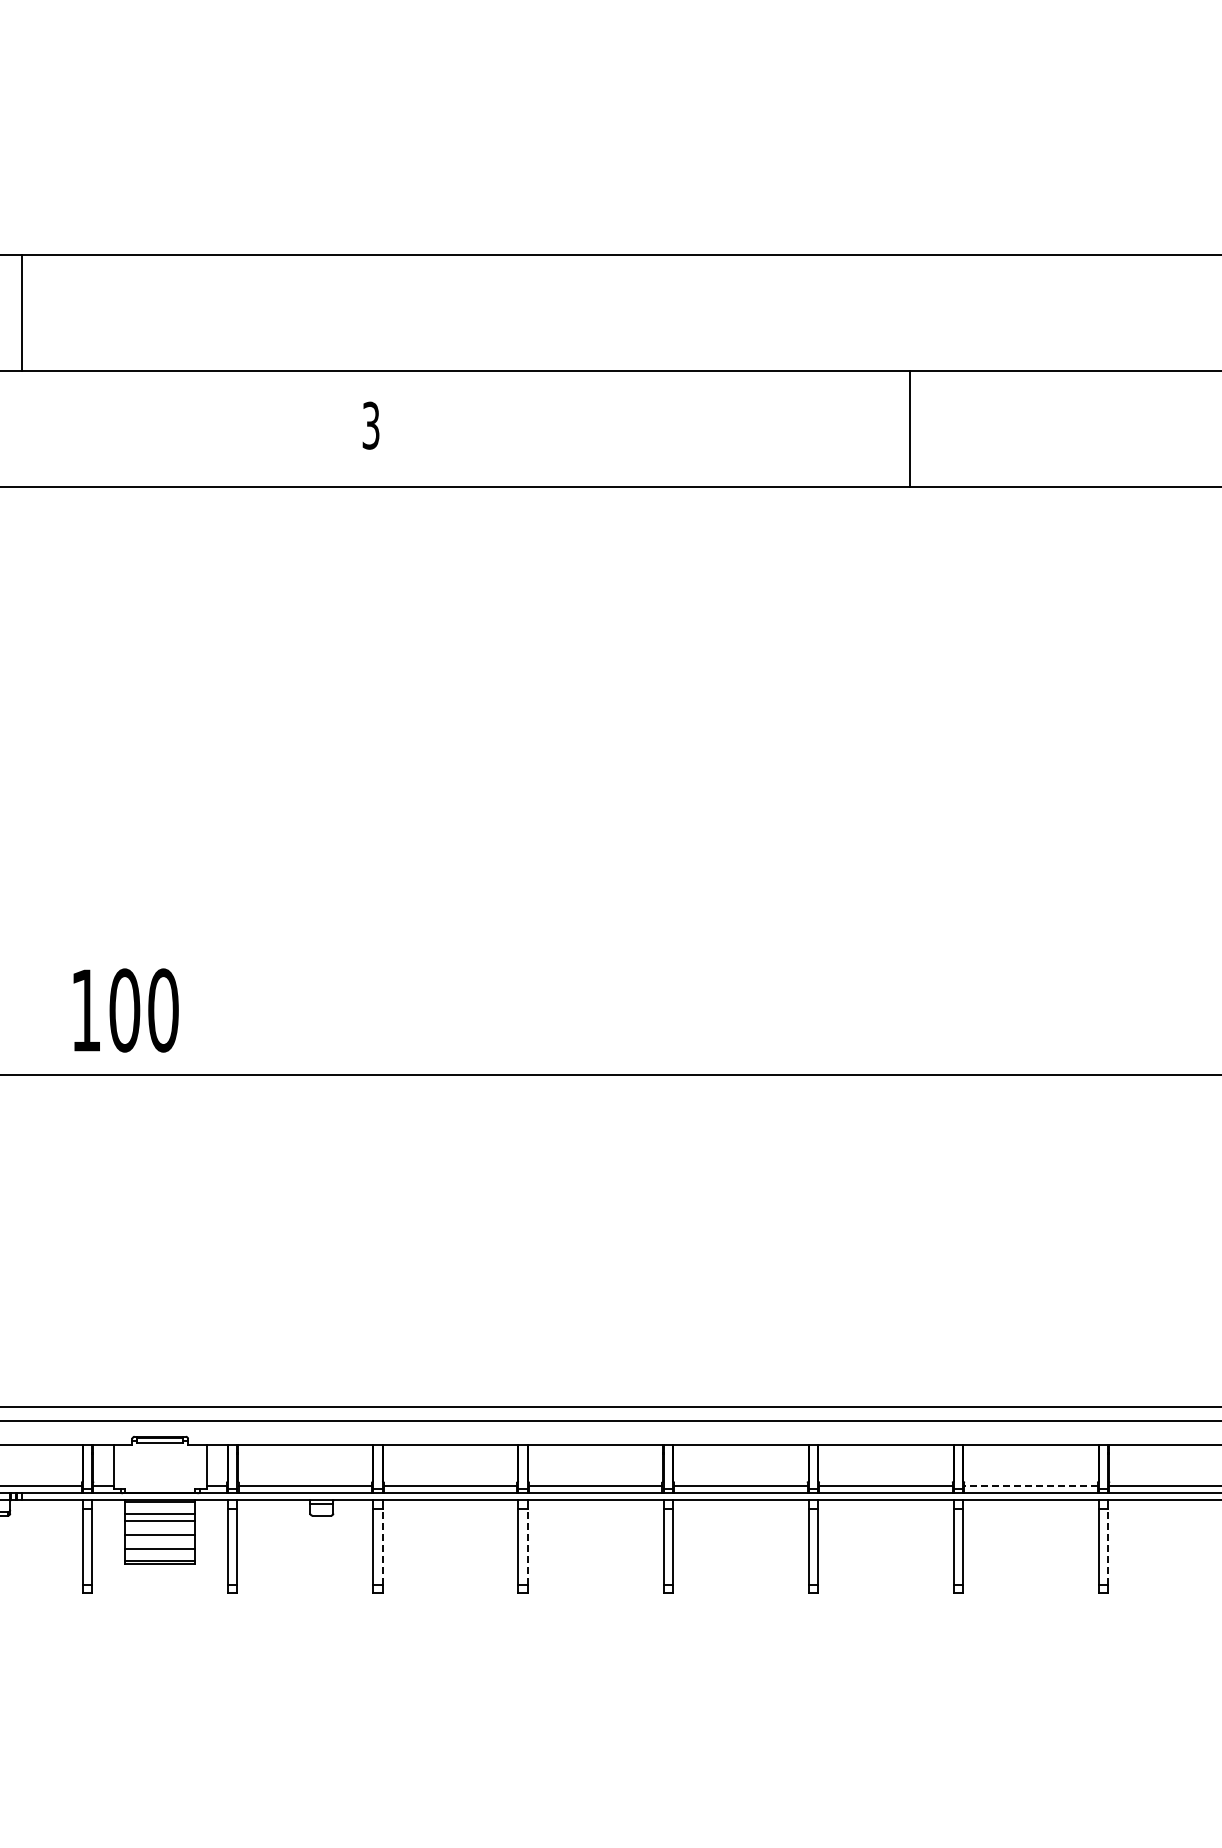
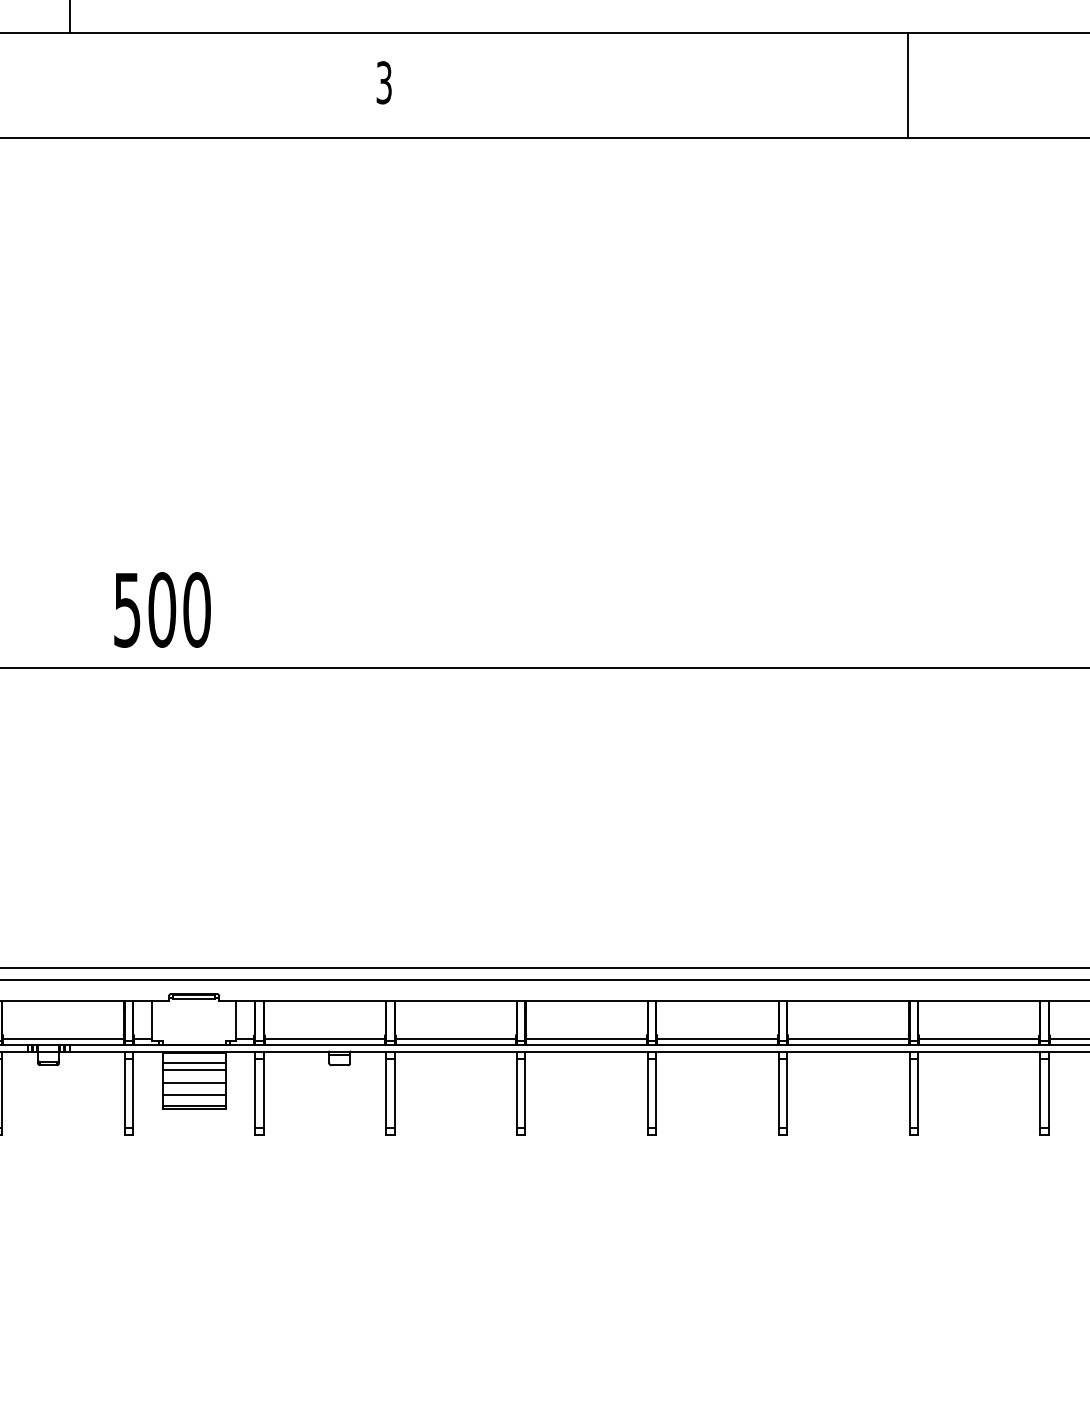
line: (909, 428) -> (907, 85), moved
text: (85, 1010) -> (126, 609), 100 -> 500
line: (1031, 1486) -> (979, 1039), dashed -> solid
line: (382, 1546) -> (394, 1093), dashed -> solid
line: (527, 1546) -> (525, 1093), dashed -> solid
line: (1108, 1546) -> (1048, 1093), dashed -> solid

